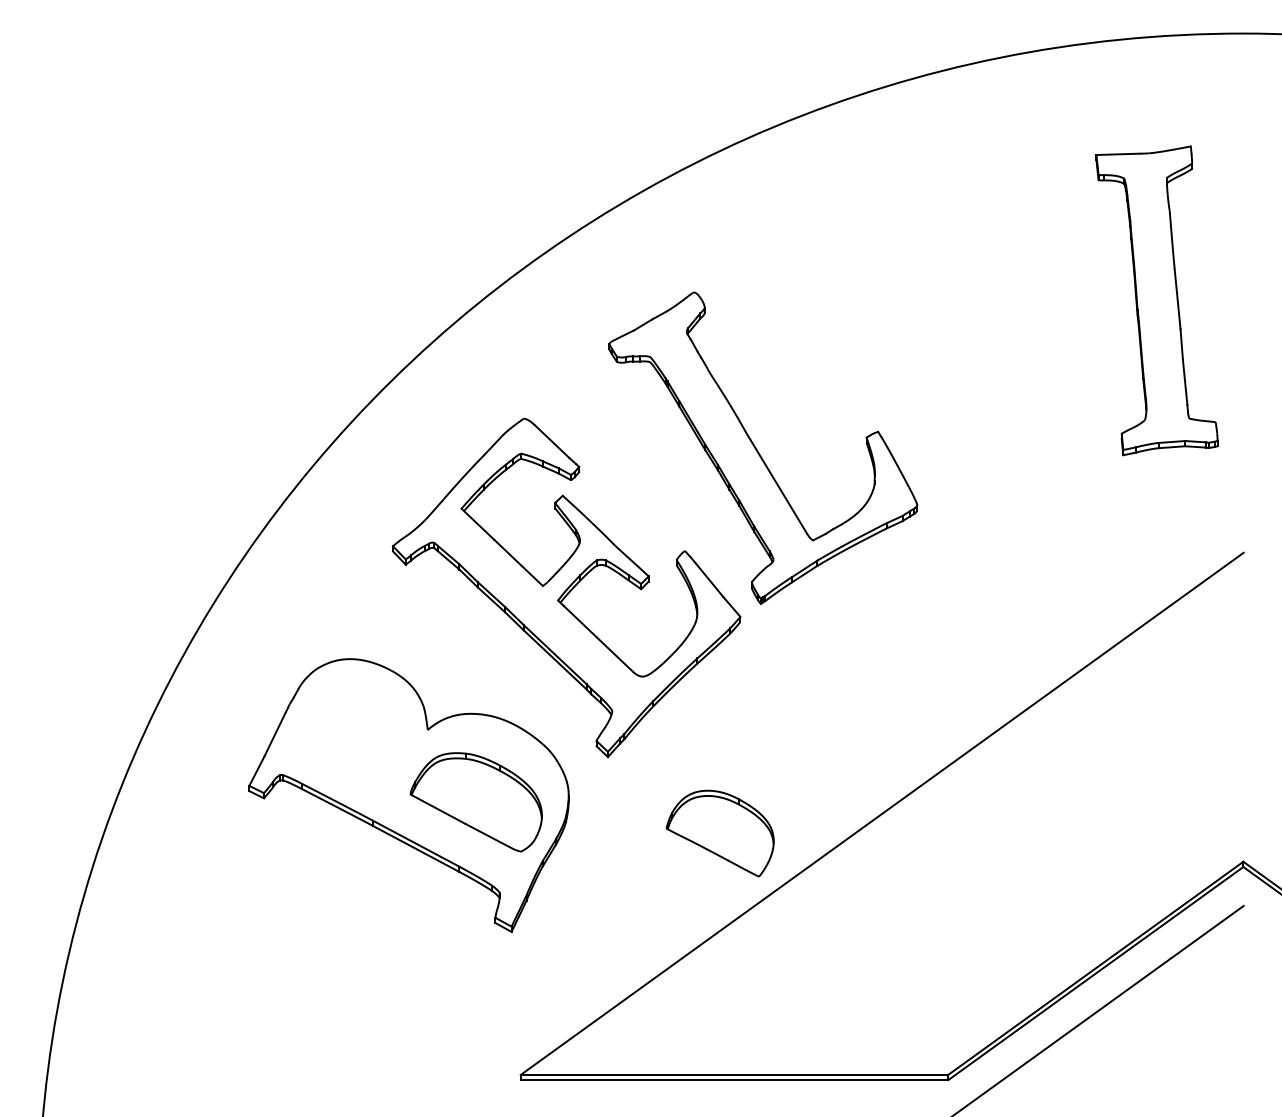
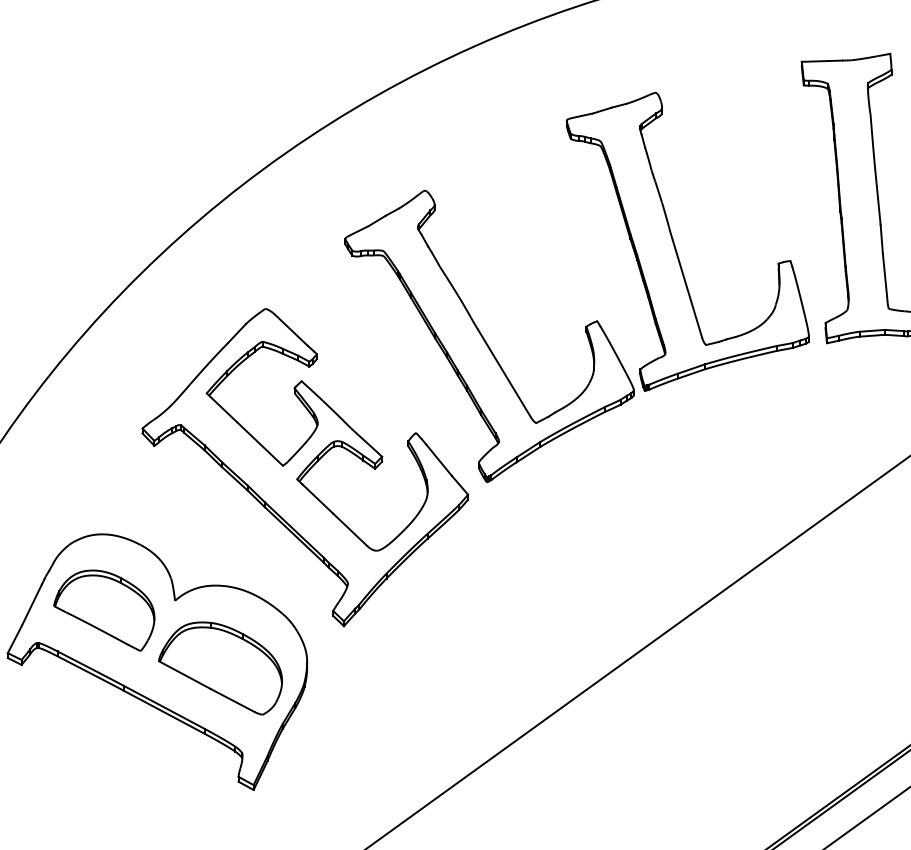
part: (961, 350) -> (675, 245), added
part: (719, 833) -> (103, 610), moved

